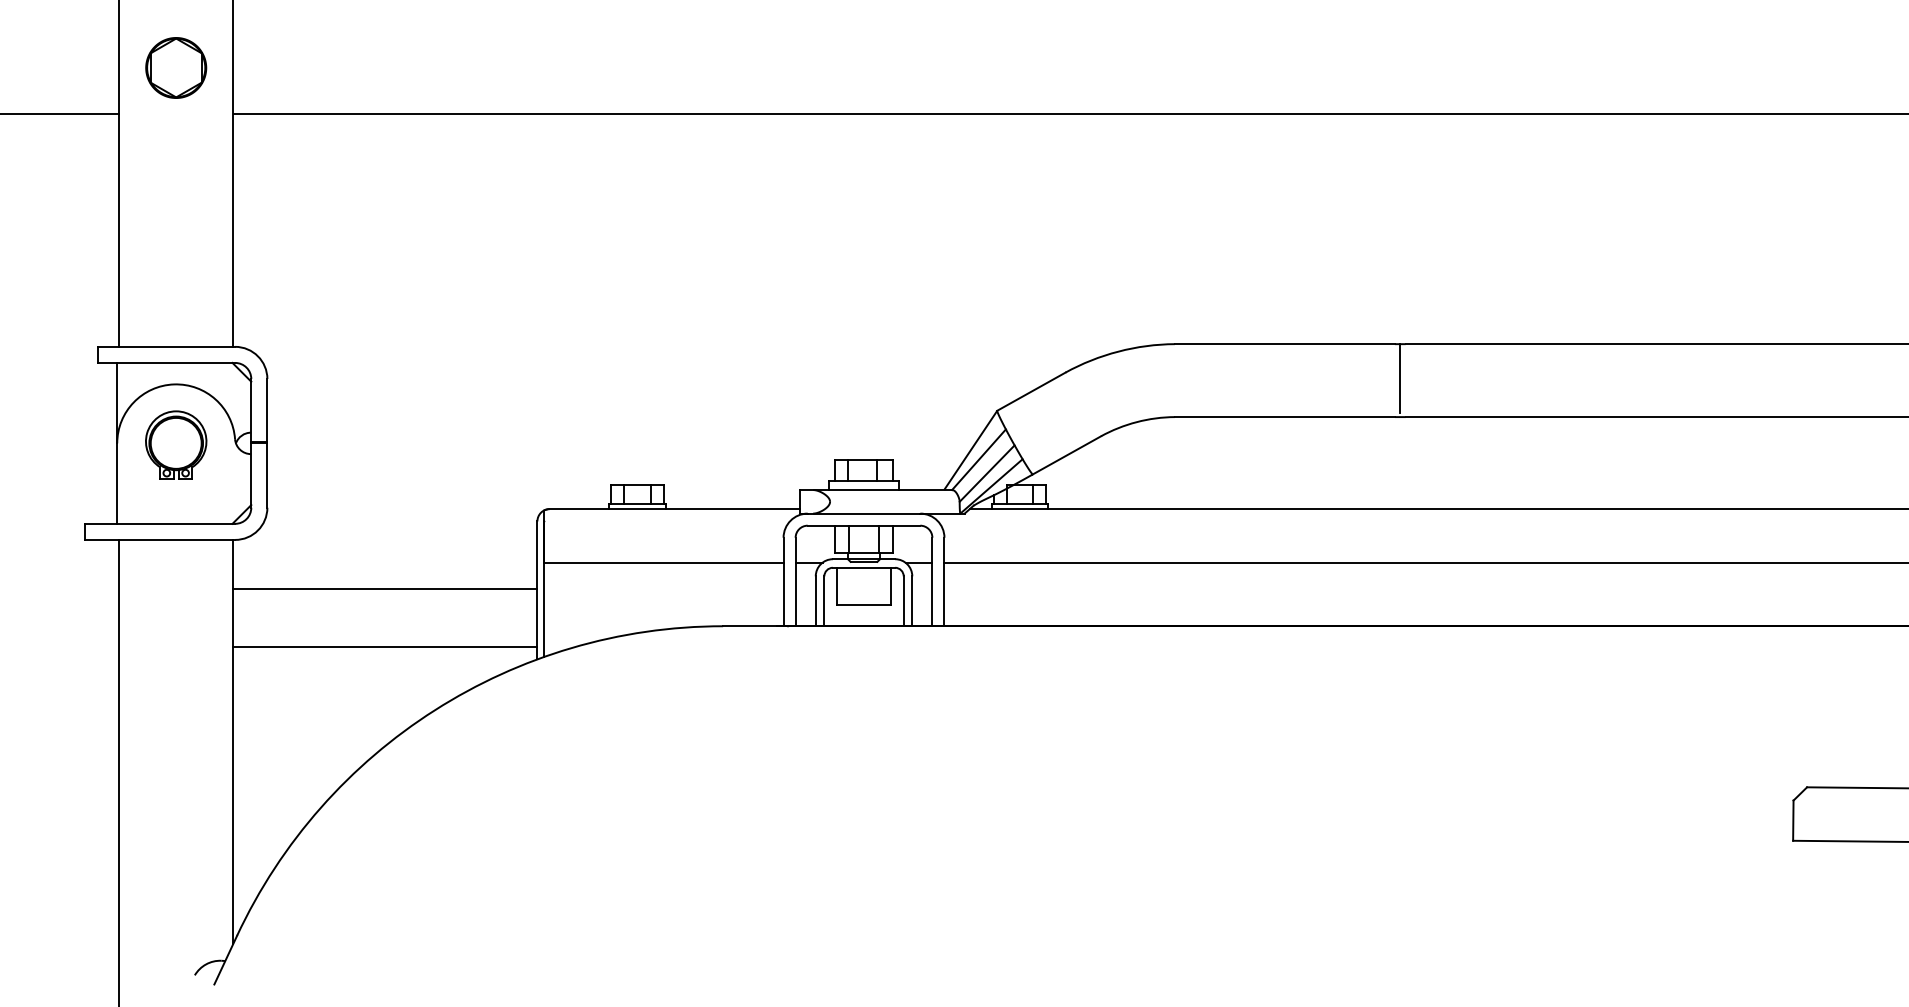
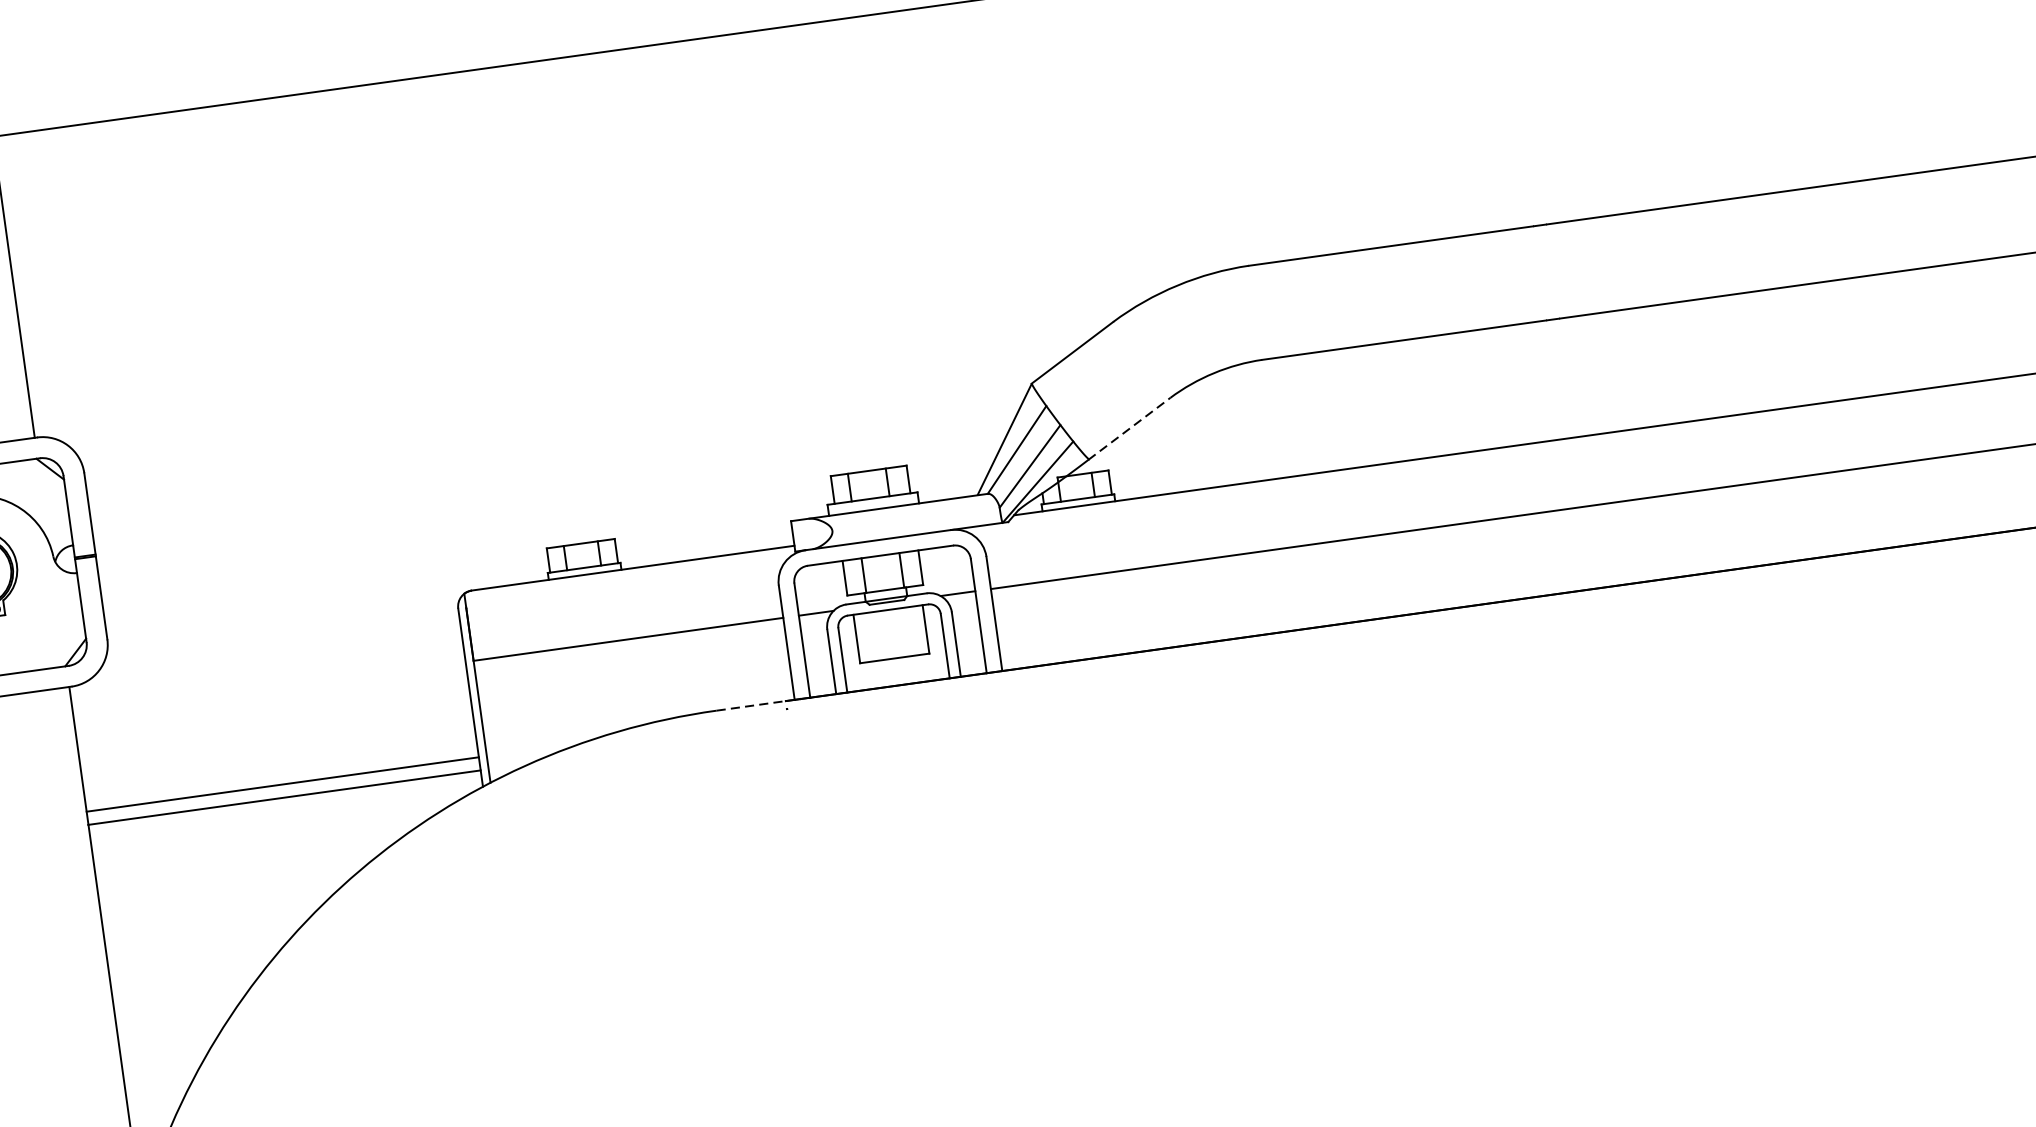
line: (1400, 378) -> (1546, 269), removed
line: (1066, 455) -> (1129, 428), solid -> dashed
line: (385, 588) -> (282, 784), moved
line: (749, 626) -> (750, 706), solid -> dashed

